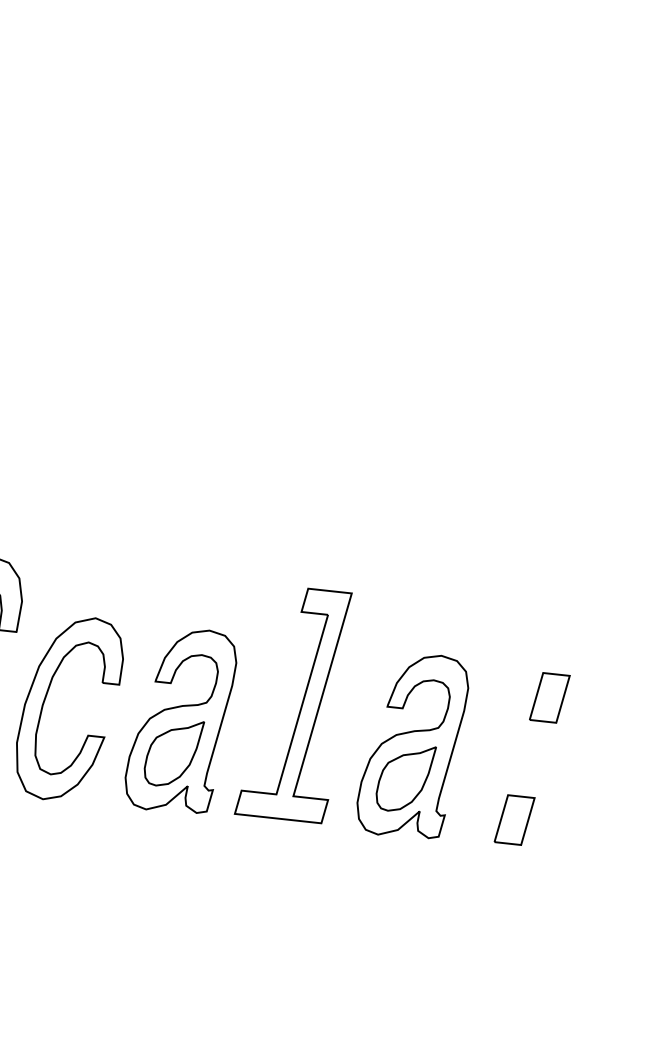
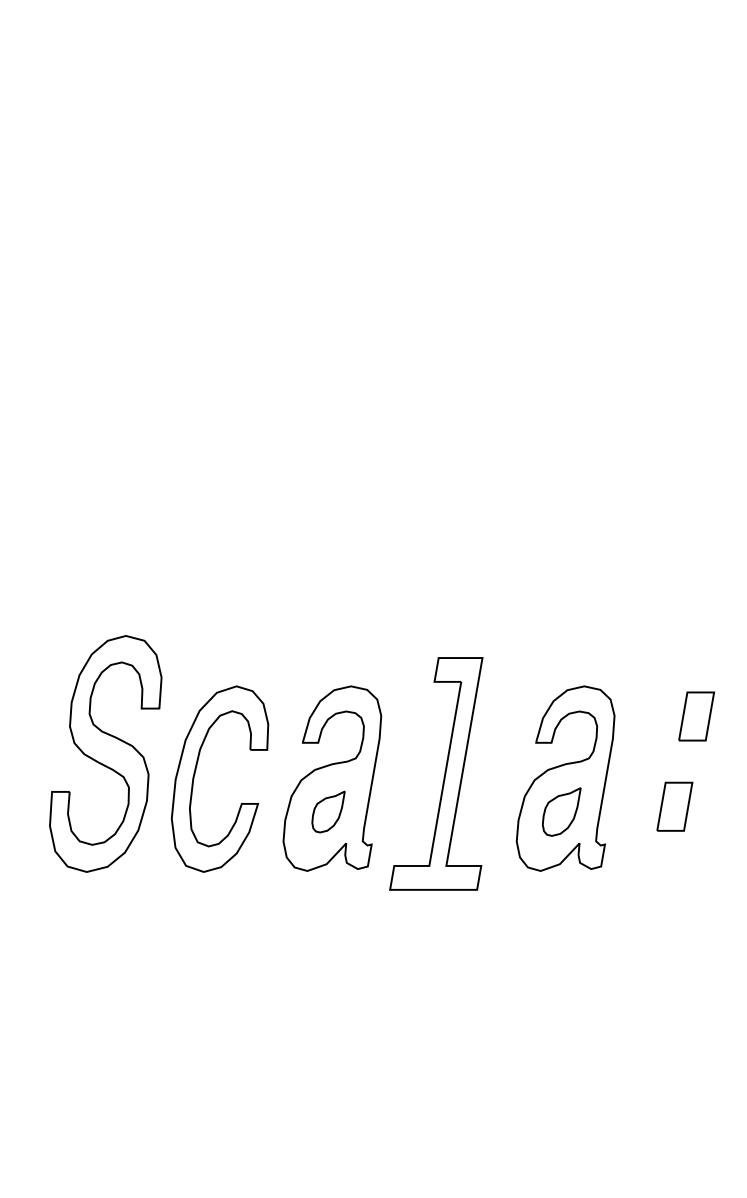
part: (301, 704) -> (444, 773), moved
part: (173, 752) -> (328, 811), size x0.6
part: (405, 777) -> (561, 811), size x0.7
part: (514, 819) -> (674, 806), moved

